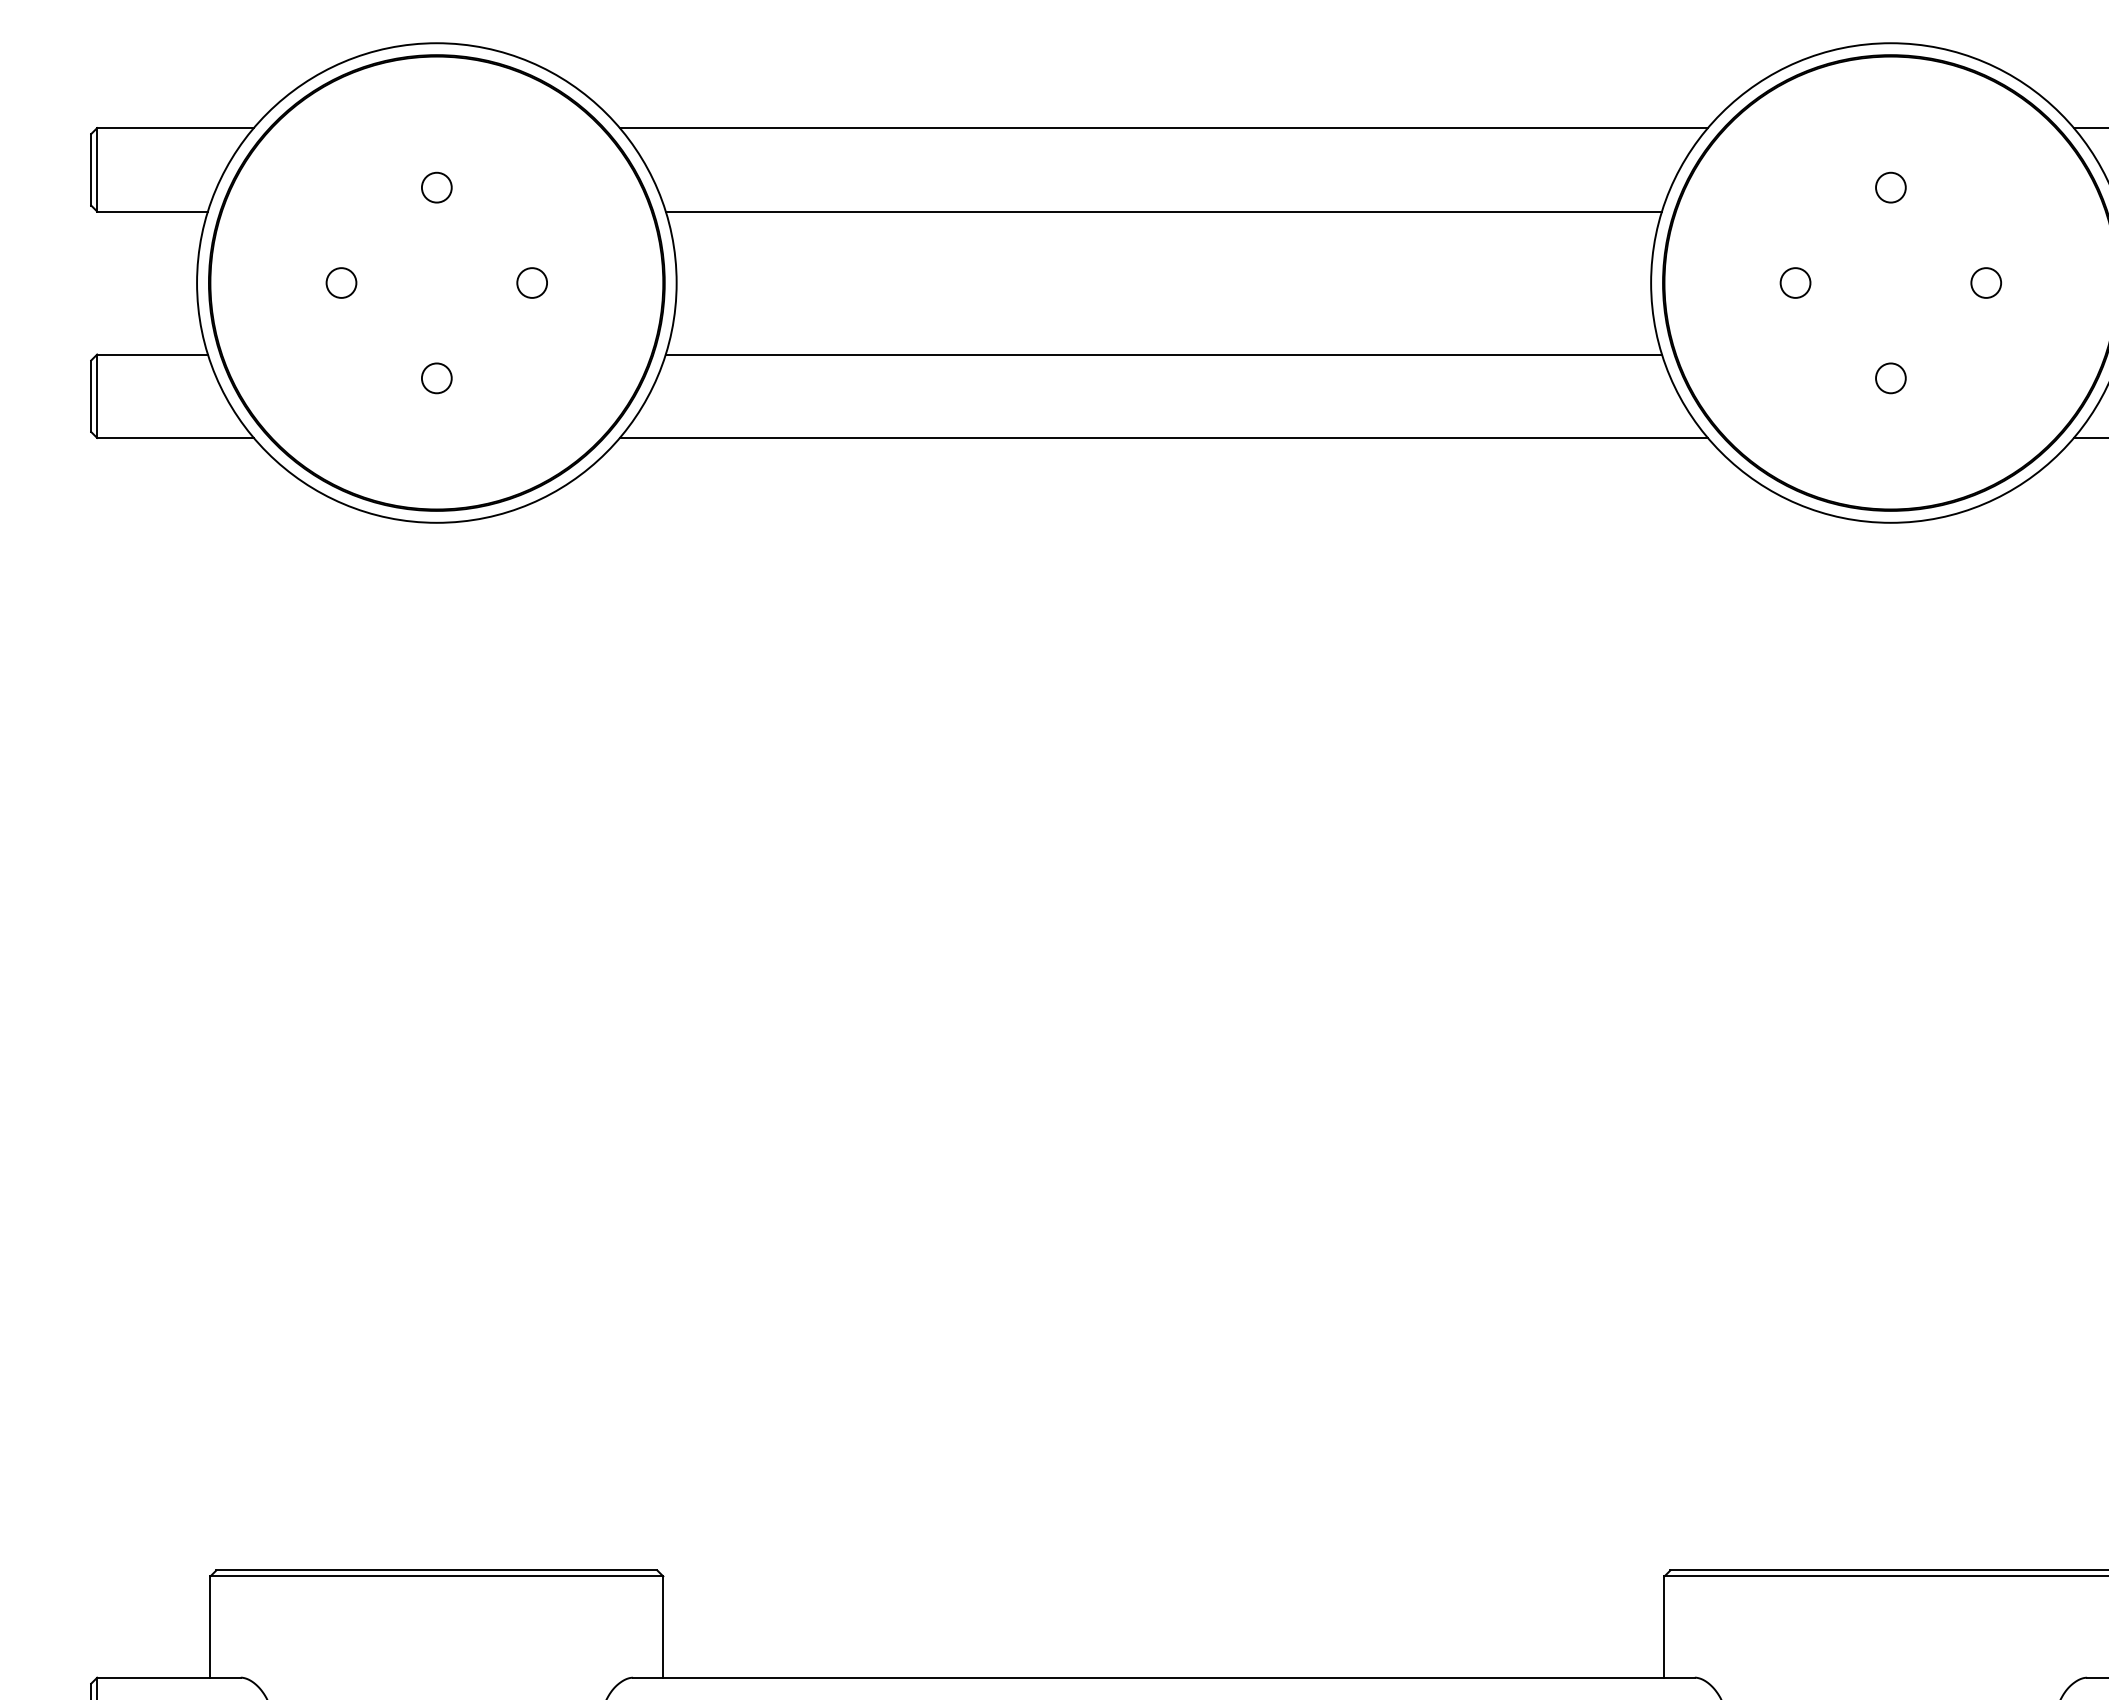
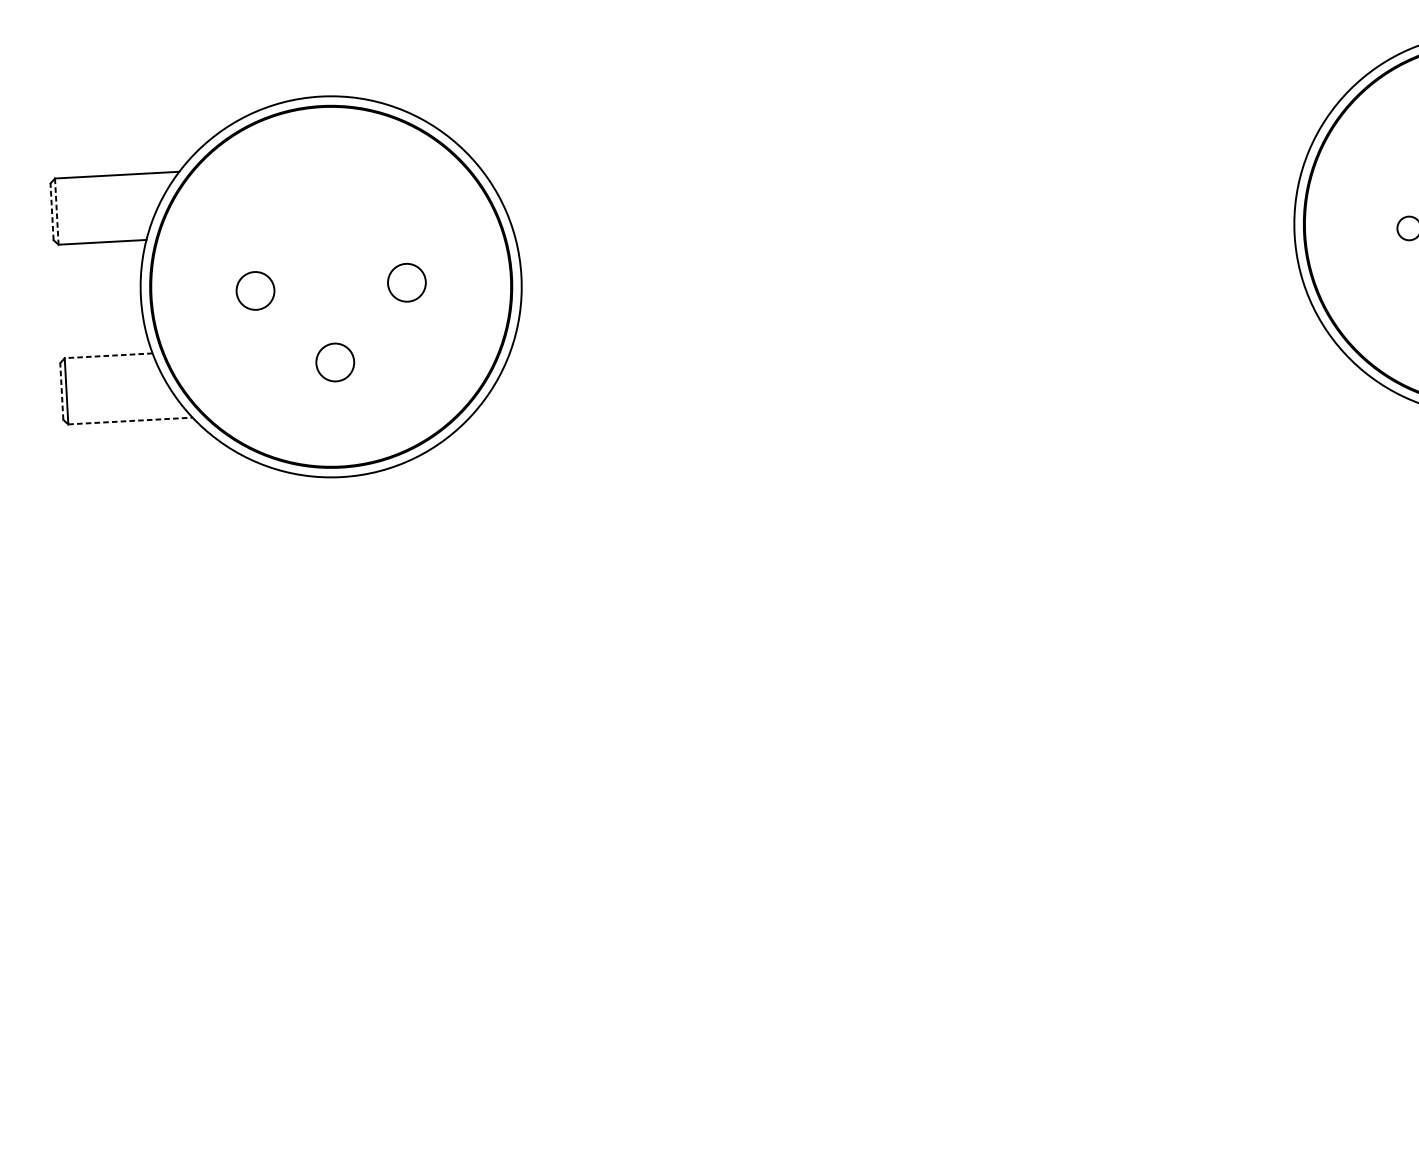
line: (1163, 128) -> (901, 133), removed
line: (91, 169) -> (52, 211), solid -> dashed
line: (97, 169) -> (57, 211), solid -> dashed
circle: (436, 187) -> (326, 211), removed
line: (1163, 211) -> (904, 198), removed
circle: (341, 282) -> (255, 290), size x1.6
circle: (531, 282) -> (406, 282), size x1.6
line: (152, 354) -> (108, 355), solid -> dashed
line: (1163, 354) -> (910, 312), removed
circle: (436, 378) -> (335, 362), size x1.6
line: (91, 396) -> (62, 391), solid -> dashed
line: (175, 437) -> (130, 420), solid -> dashed
line: (1163, 437) -> (914, 378), removed

